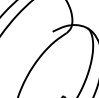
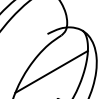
line: (56, 69) -> (51, 71), added

